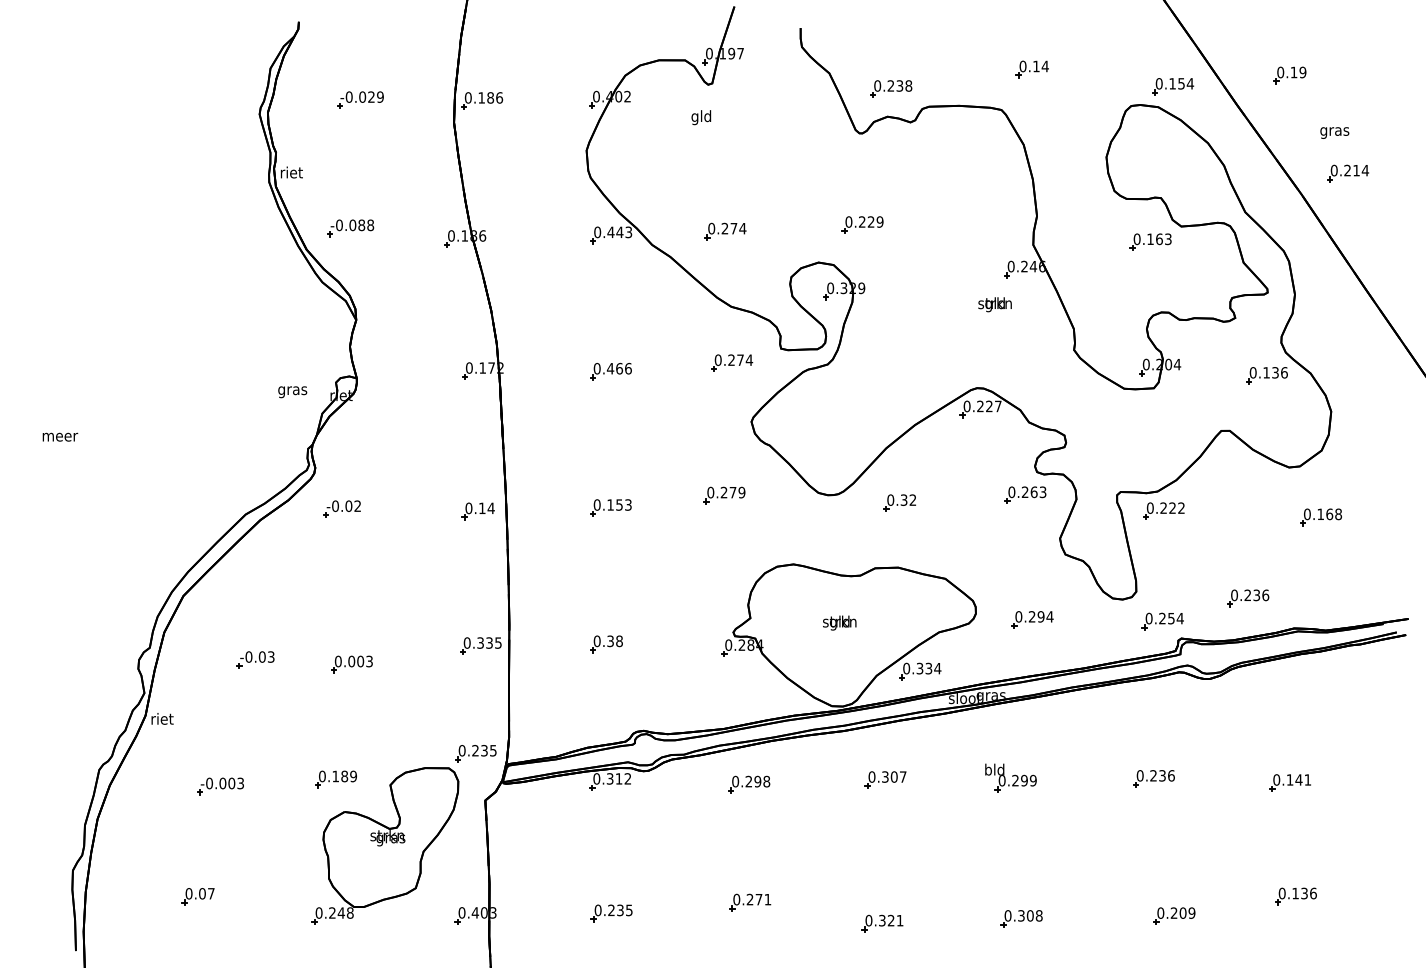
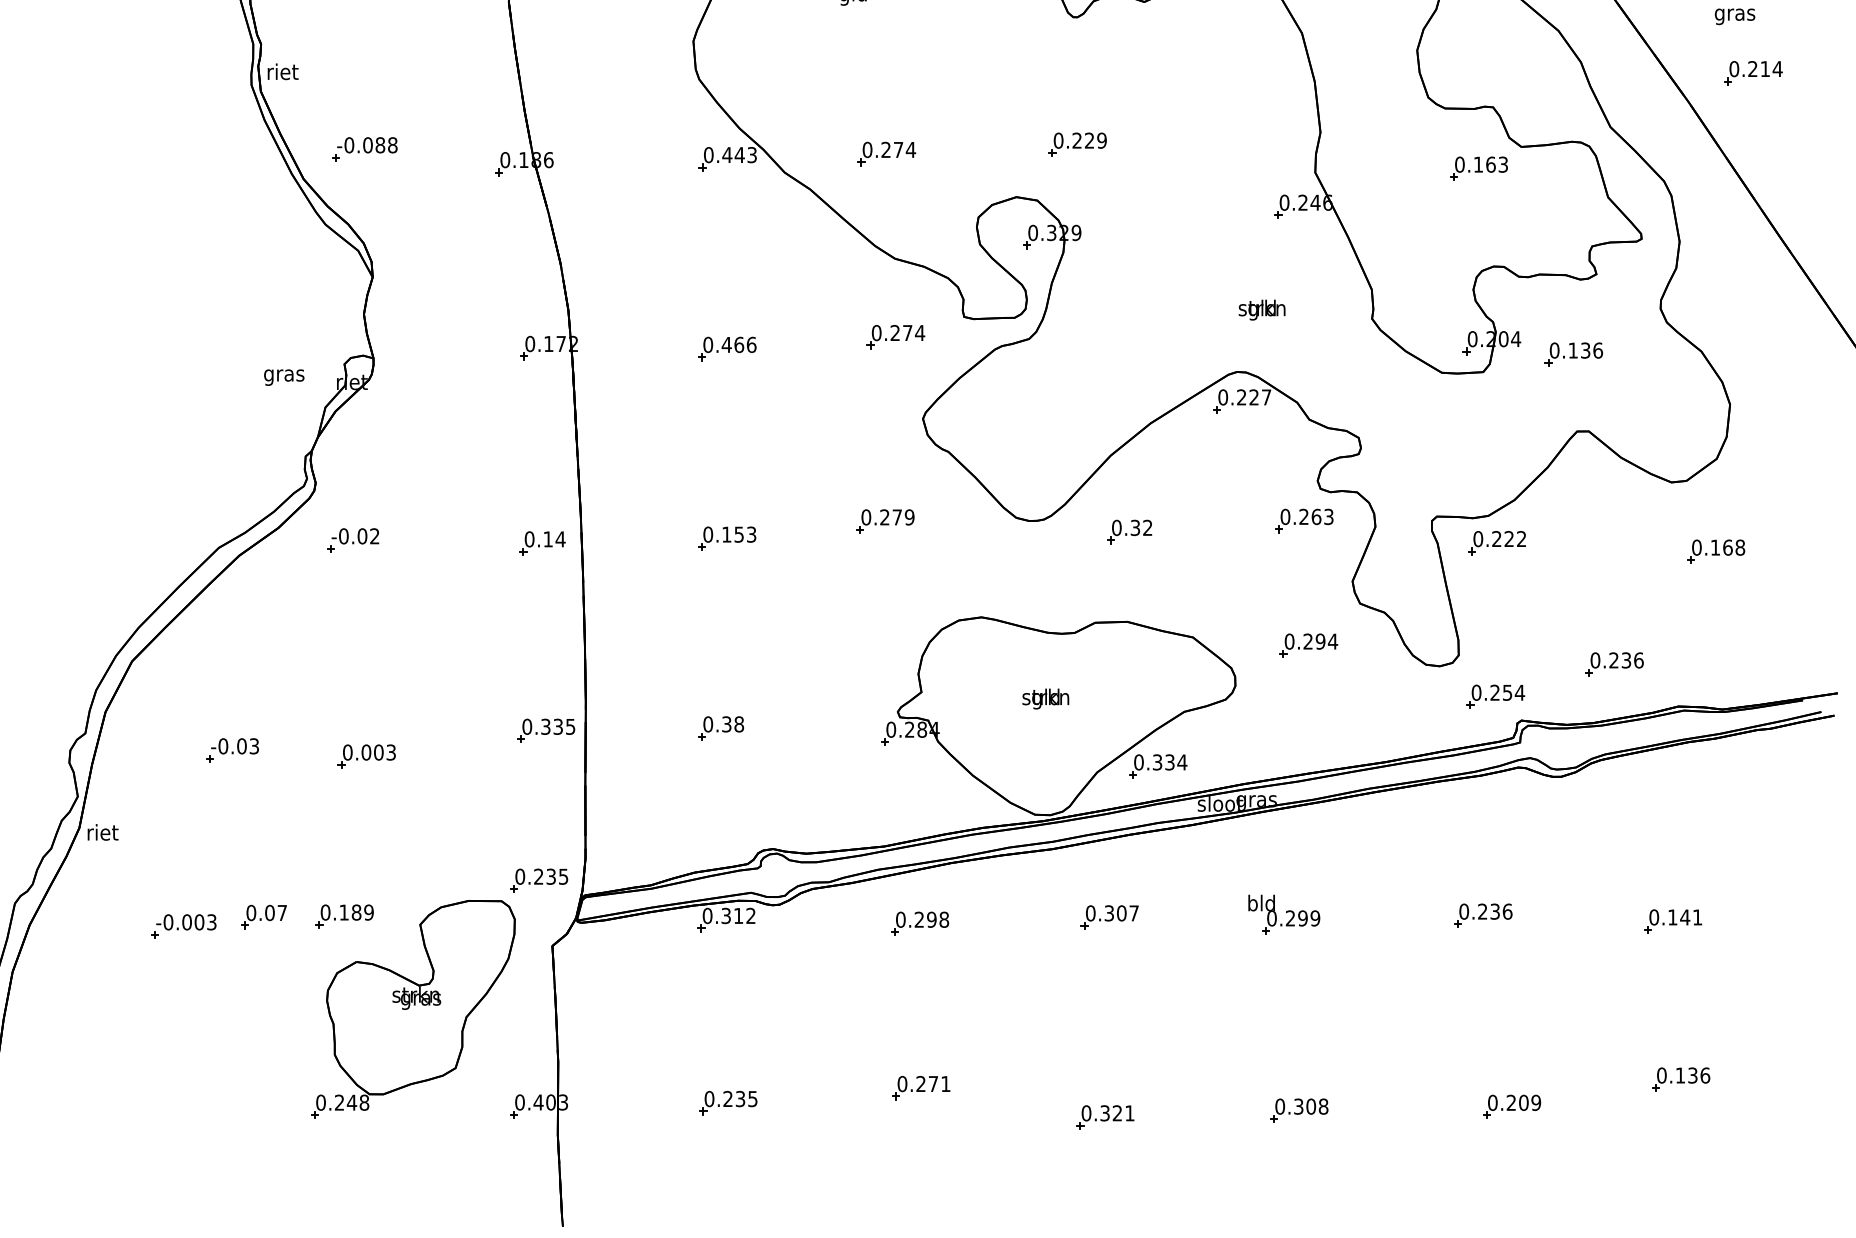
text: (994, 304) -> (1261, 309), moved
part: (1266, 375) -> (1573, 354), moved
part: (1032, 619) -> (1308, 645), moved
part: (197, 896) -> (263, 916), moved

